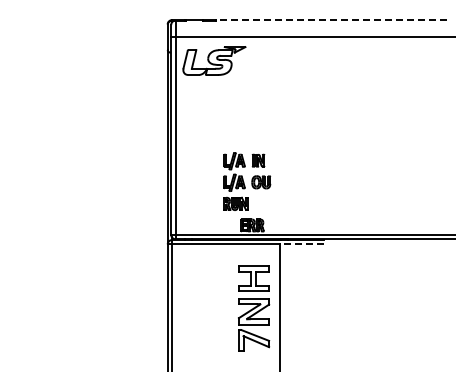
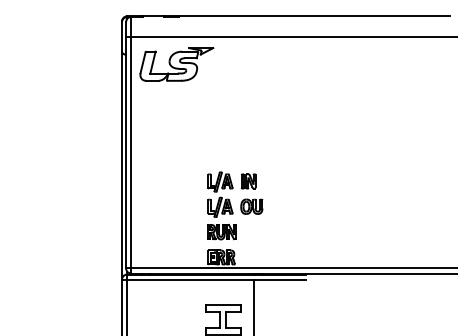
line: (331, 20) -> (314, 16), dashed -> solid
part: (247, 181) -> (235, 205), moved
line: (301, 244) -> (279, 279), dashed -> solid

